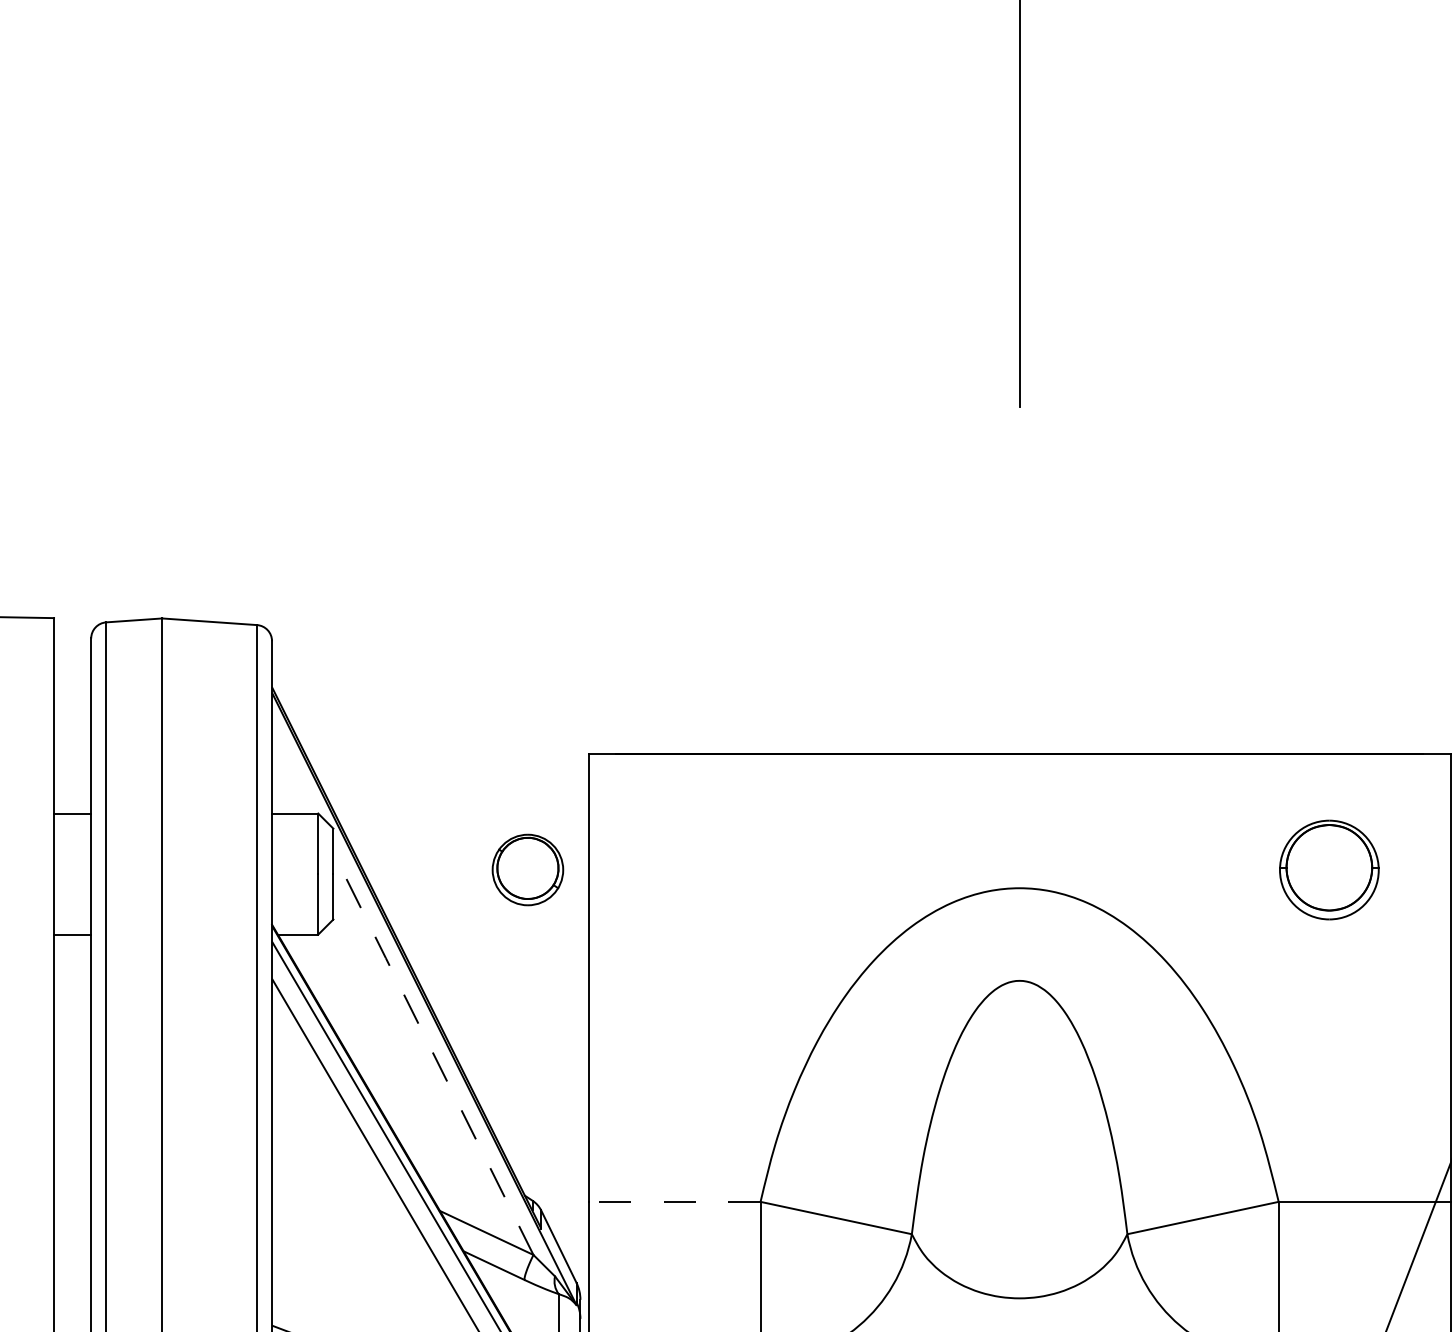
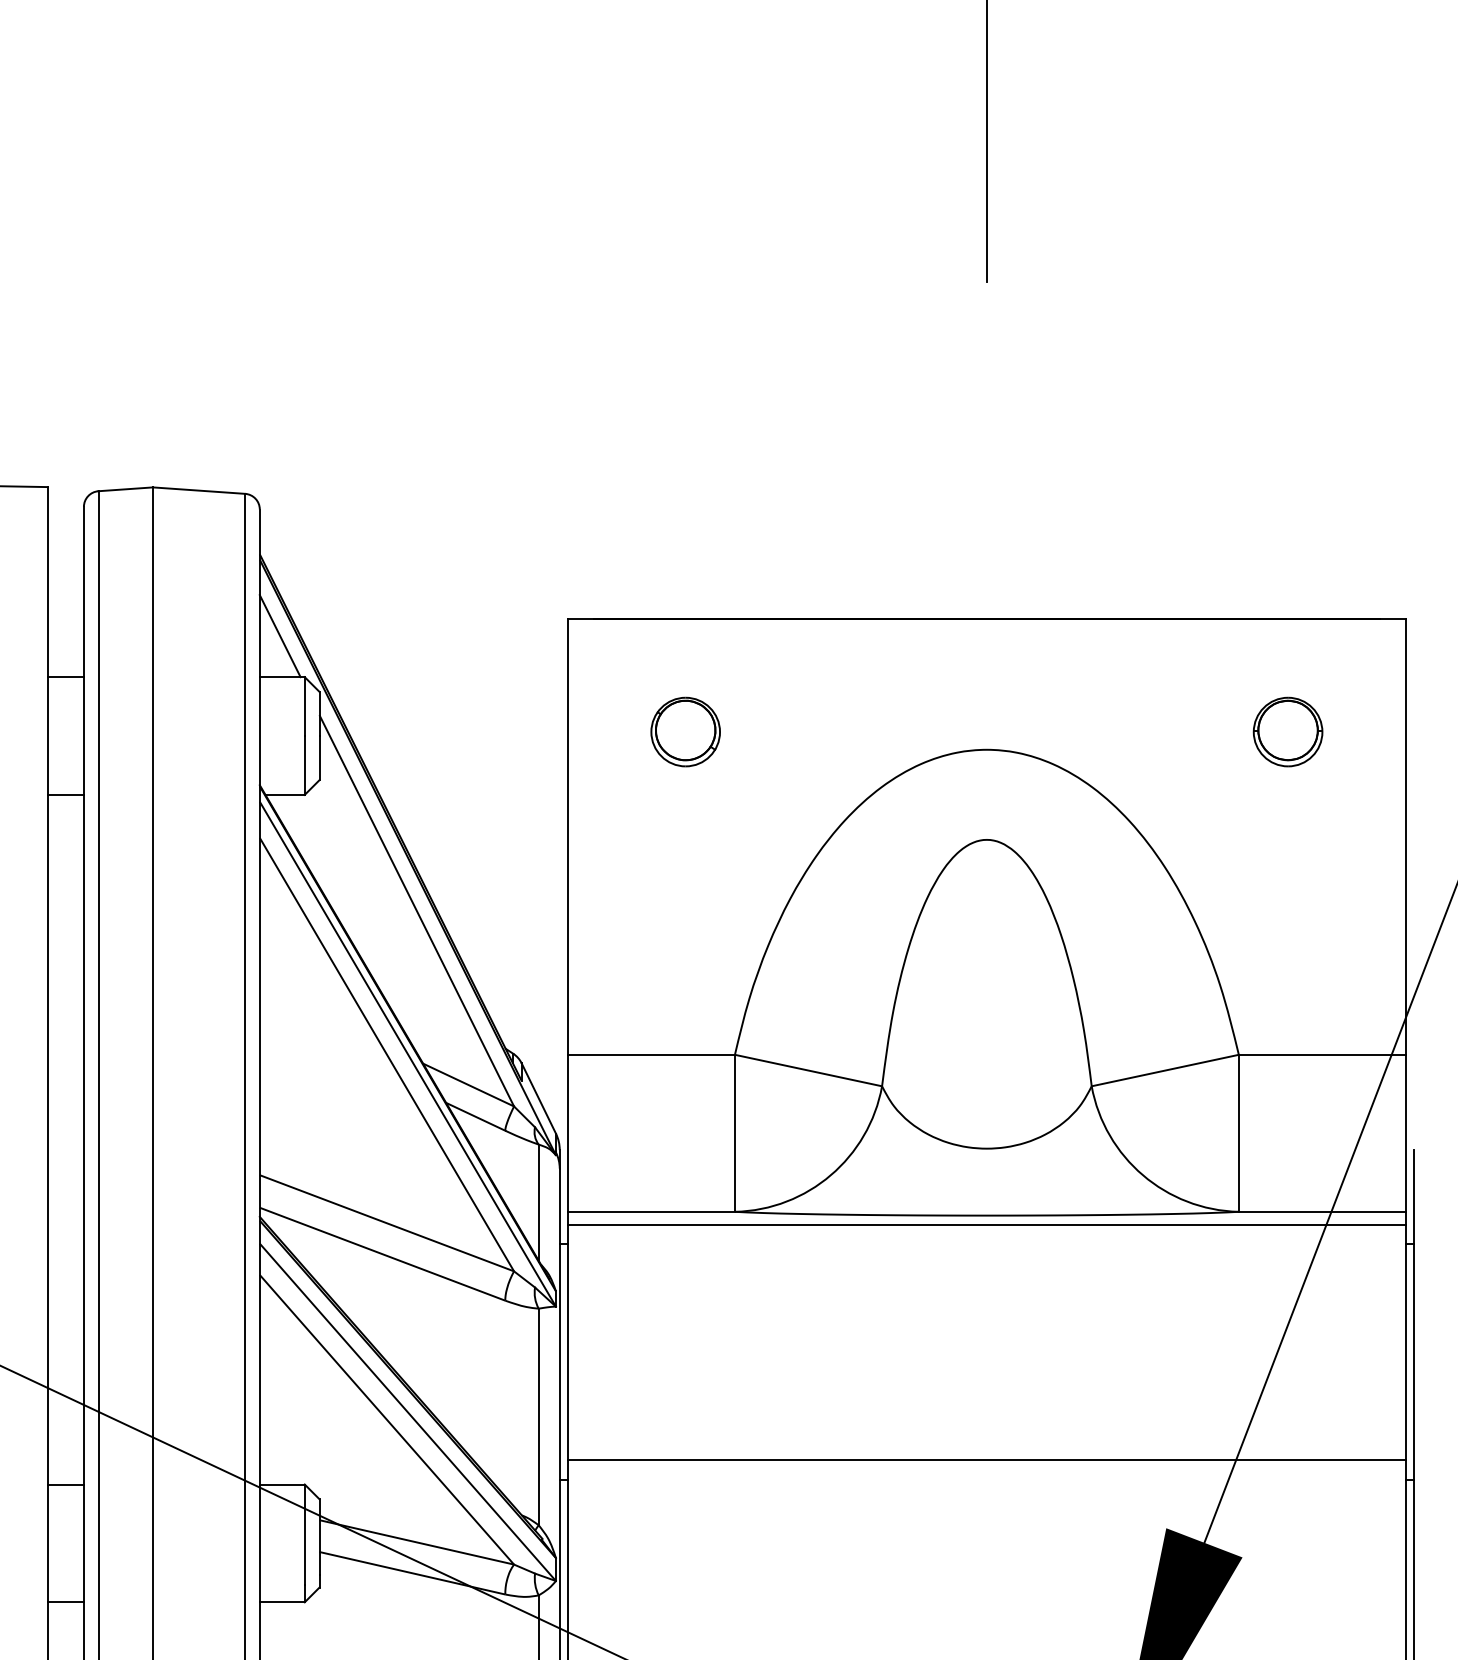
line: (292, 771) -> (279, 636), added
part: (527, 869) -> (685, 731), moved
part: (1328, 869) -> (1287, 731), size x0.71
line: (433, 1052) -> (416, 909), dashed -> solid
line: (674, 1201) -> (651, 1054), dashed -> solid

